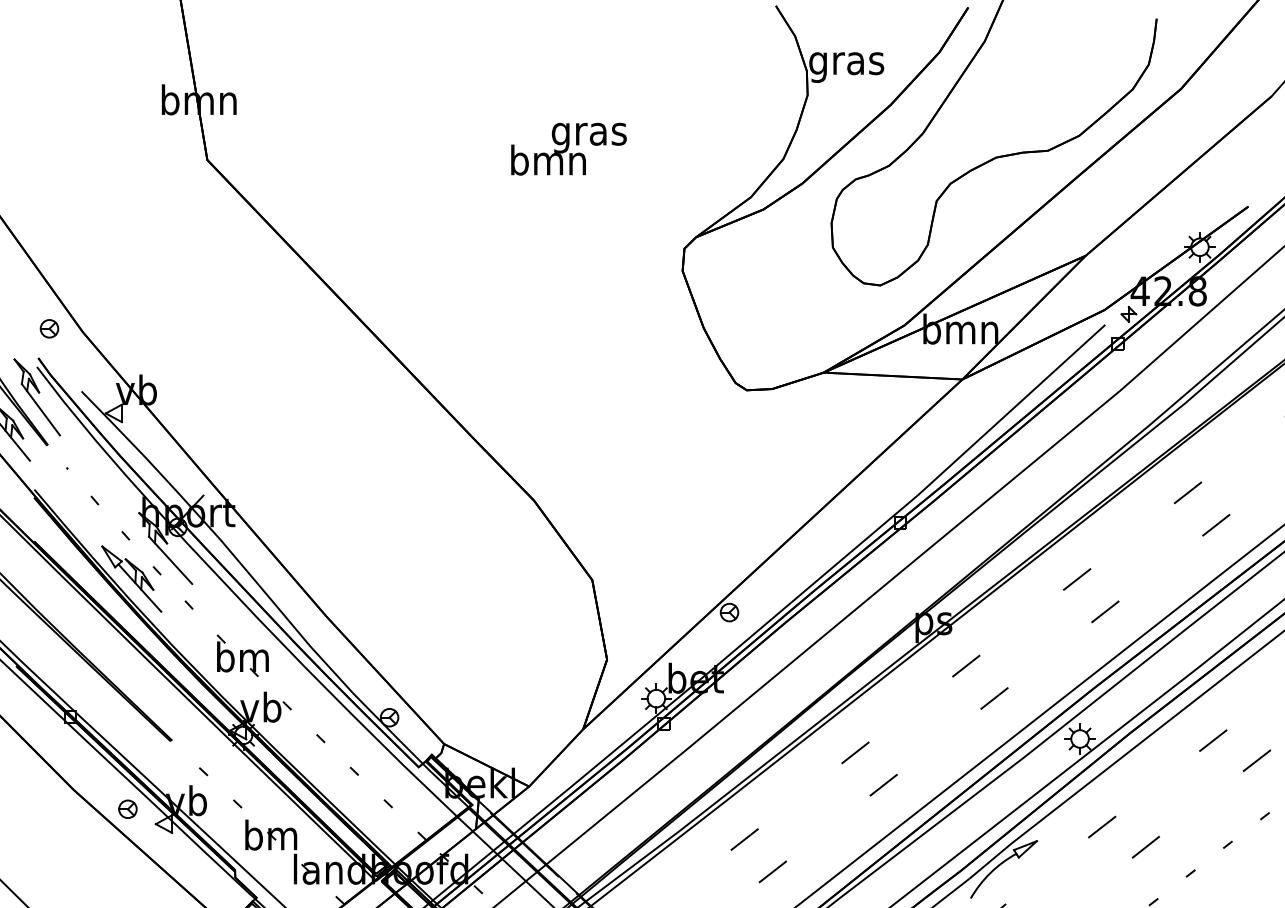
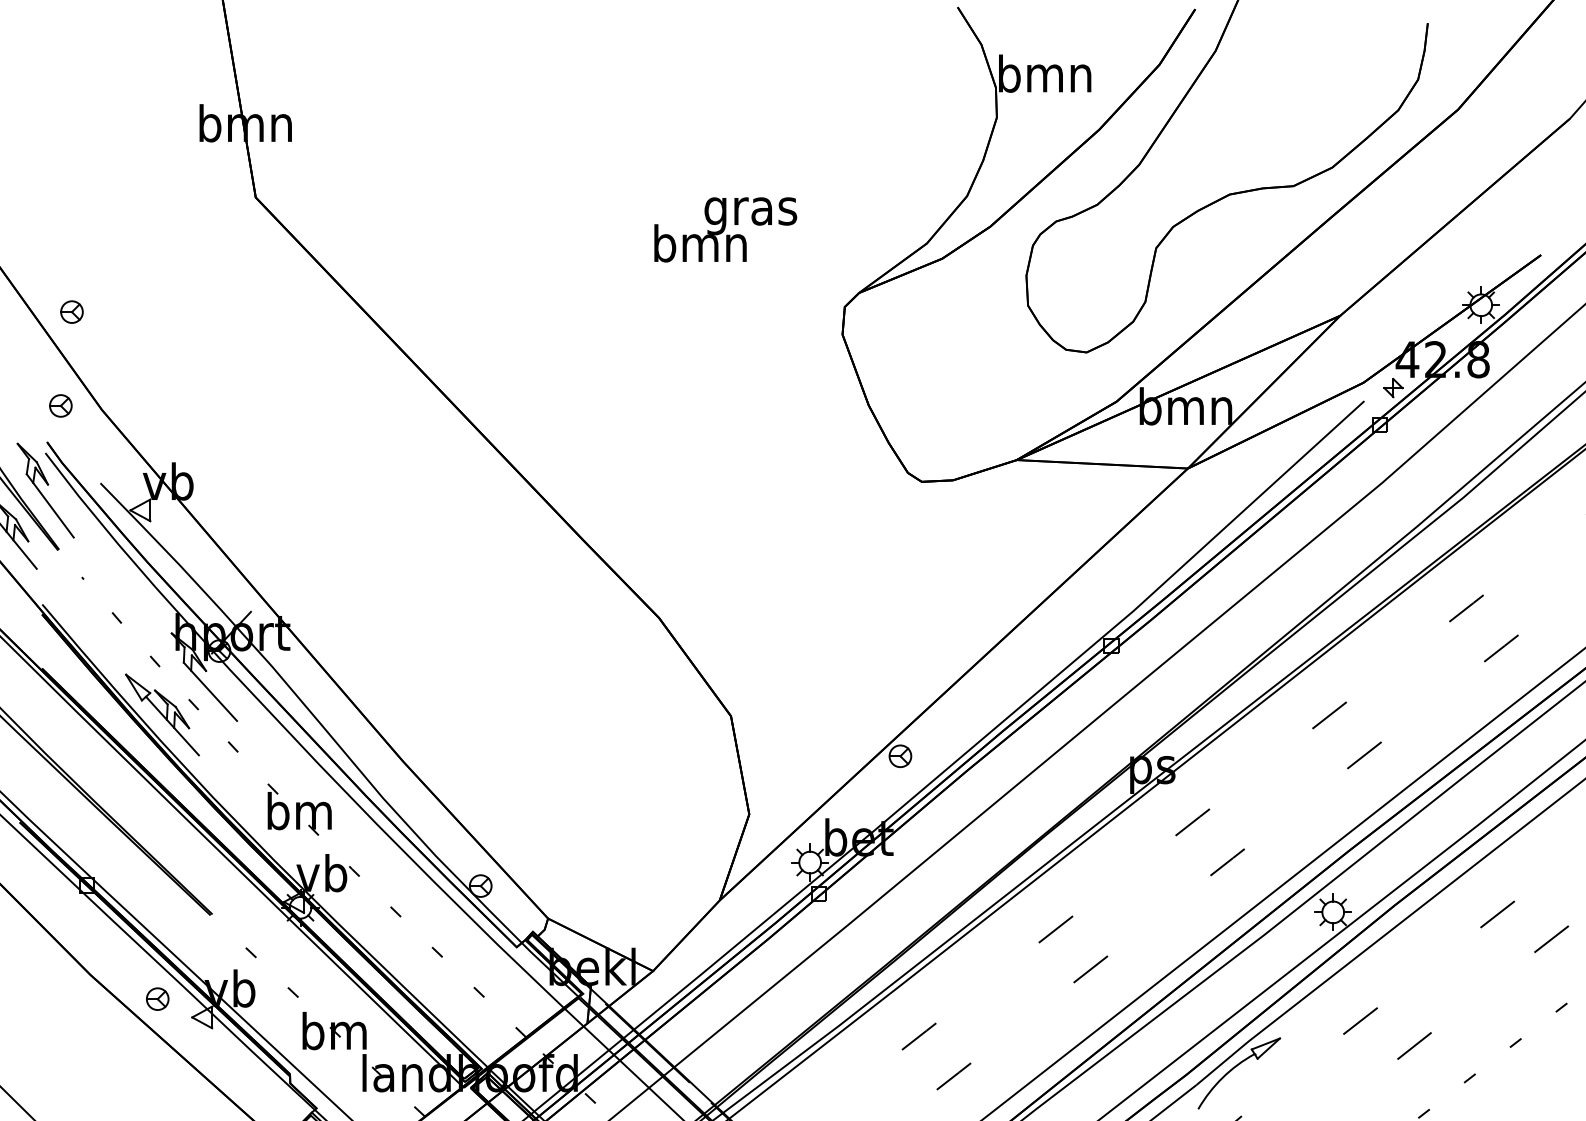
text: (846, 63) -> (1044, 78), gras -> bmn
text: (568, 148) -> (725, 229), moved
part: (58, 252) -> (71, 311), added

